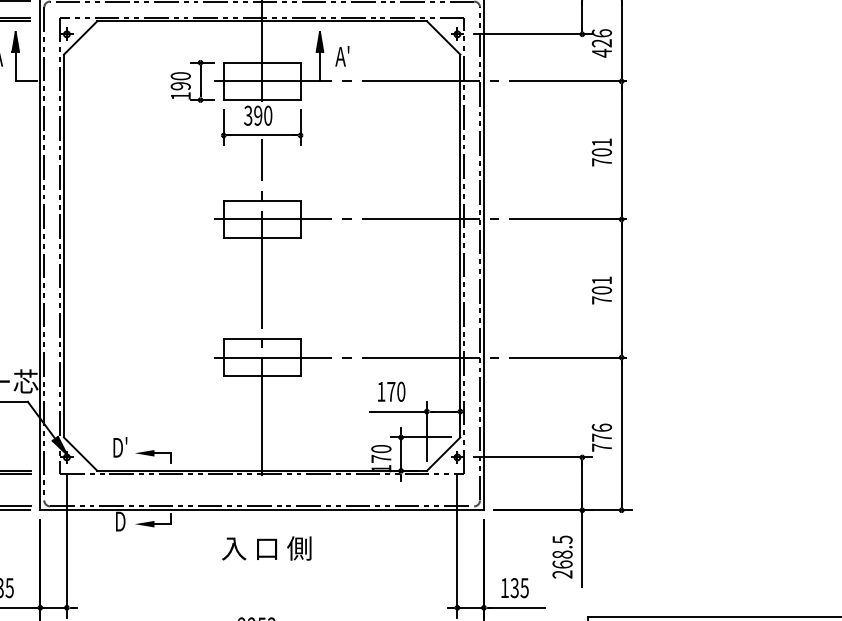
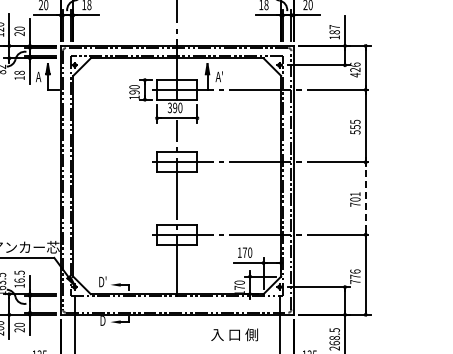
text: (602, 151) -> (355, 126), 701 -> 555
line: (621, 288) -> (365, 198), solid -> dashed
text: (266, 547) -> (234, 334), moved

